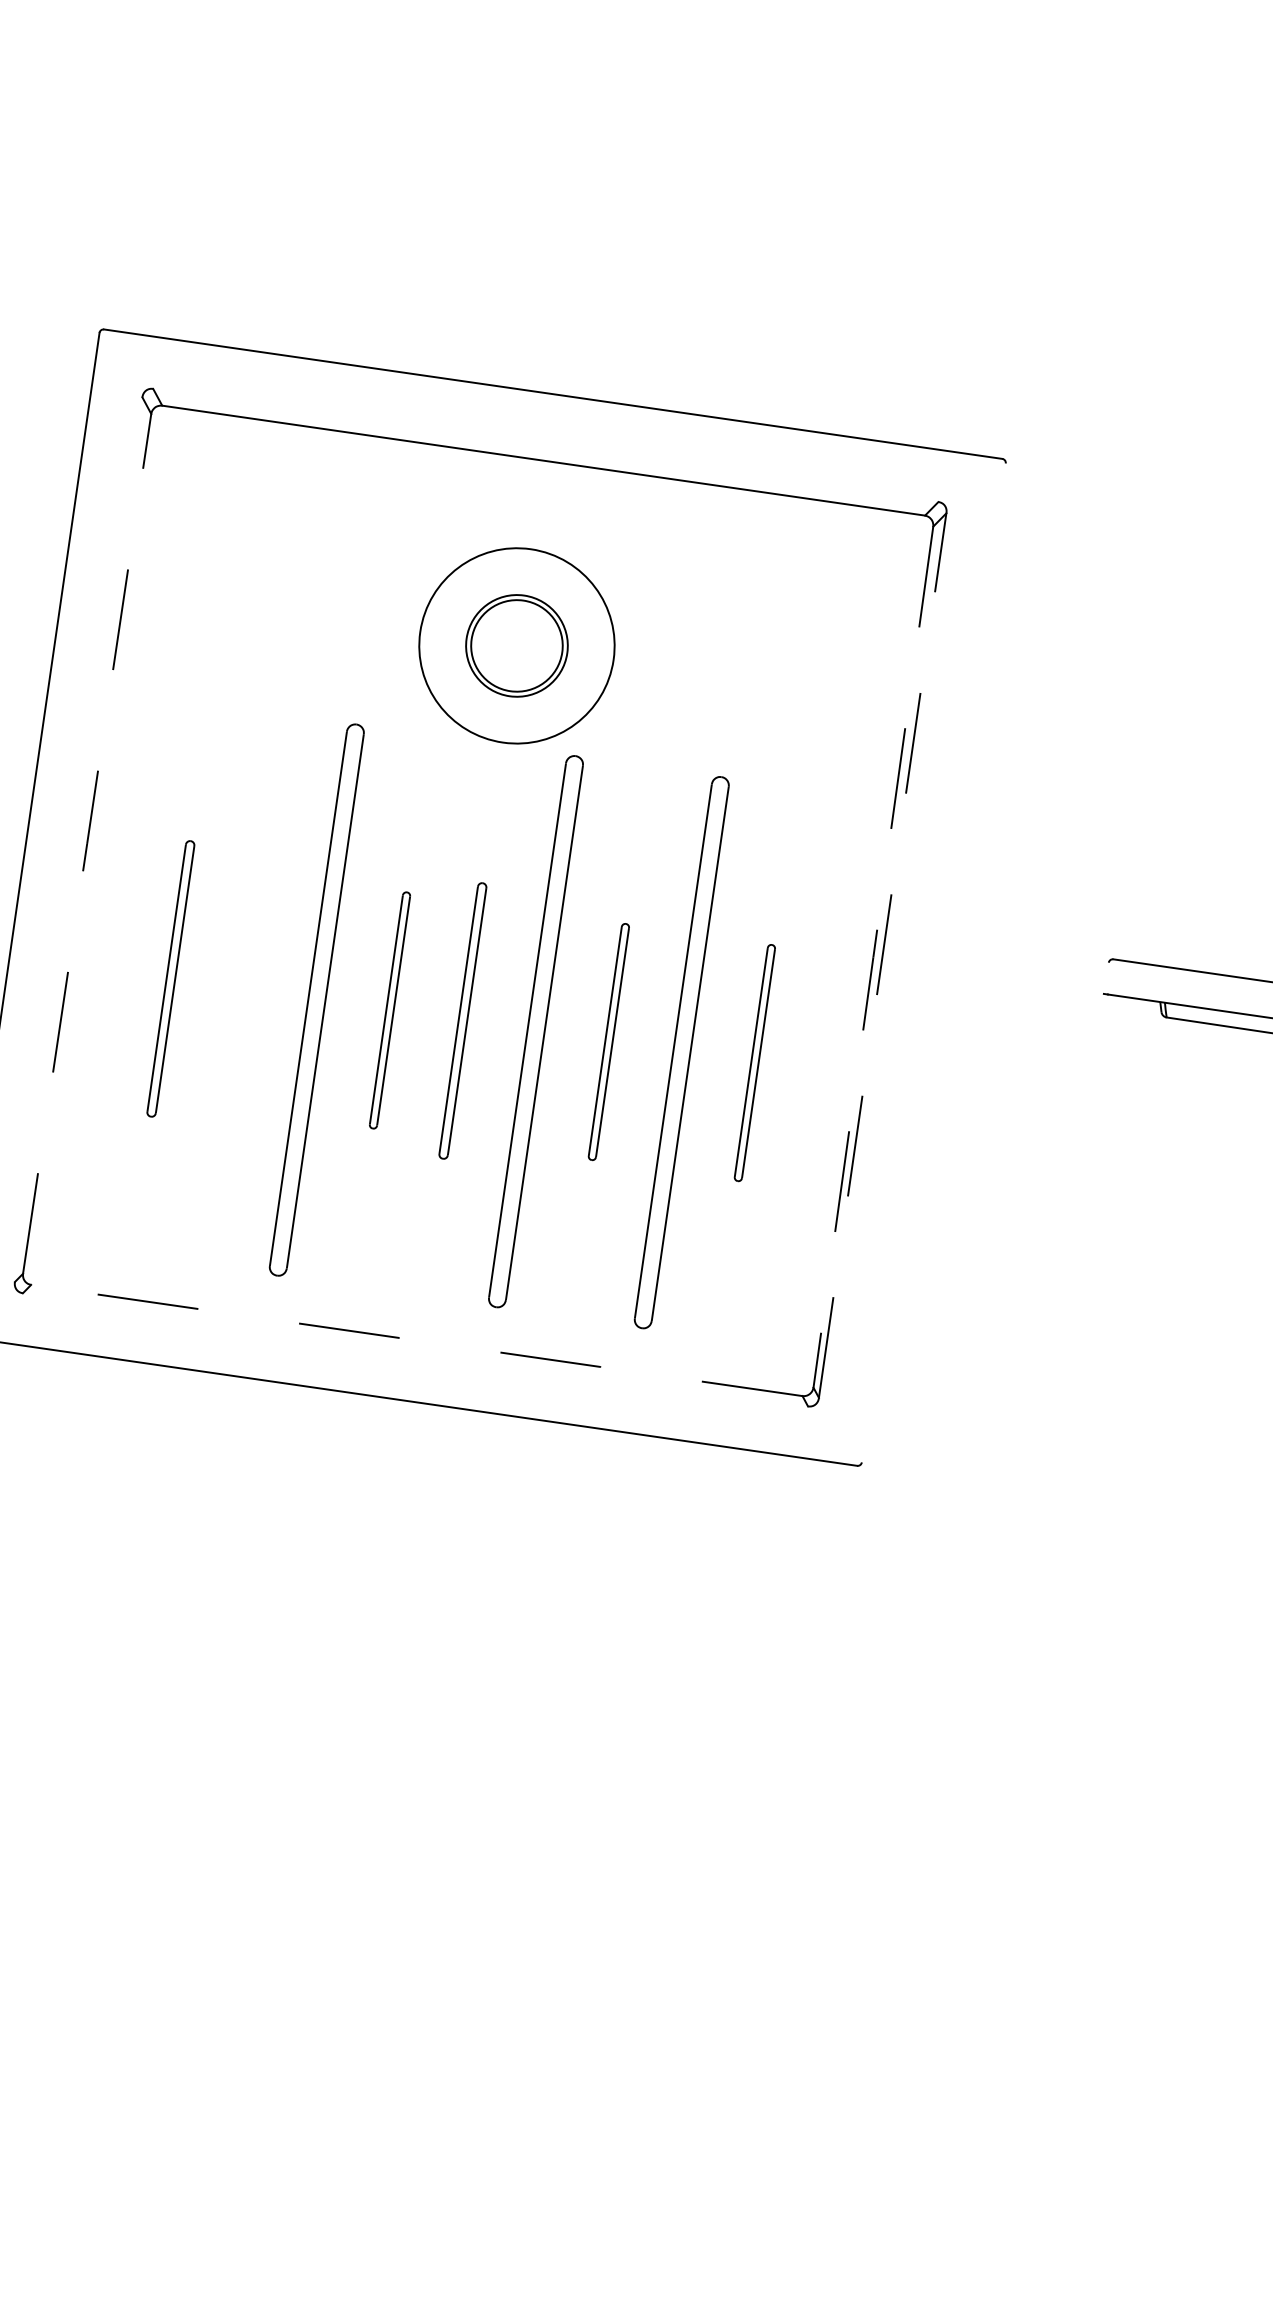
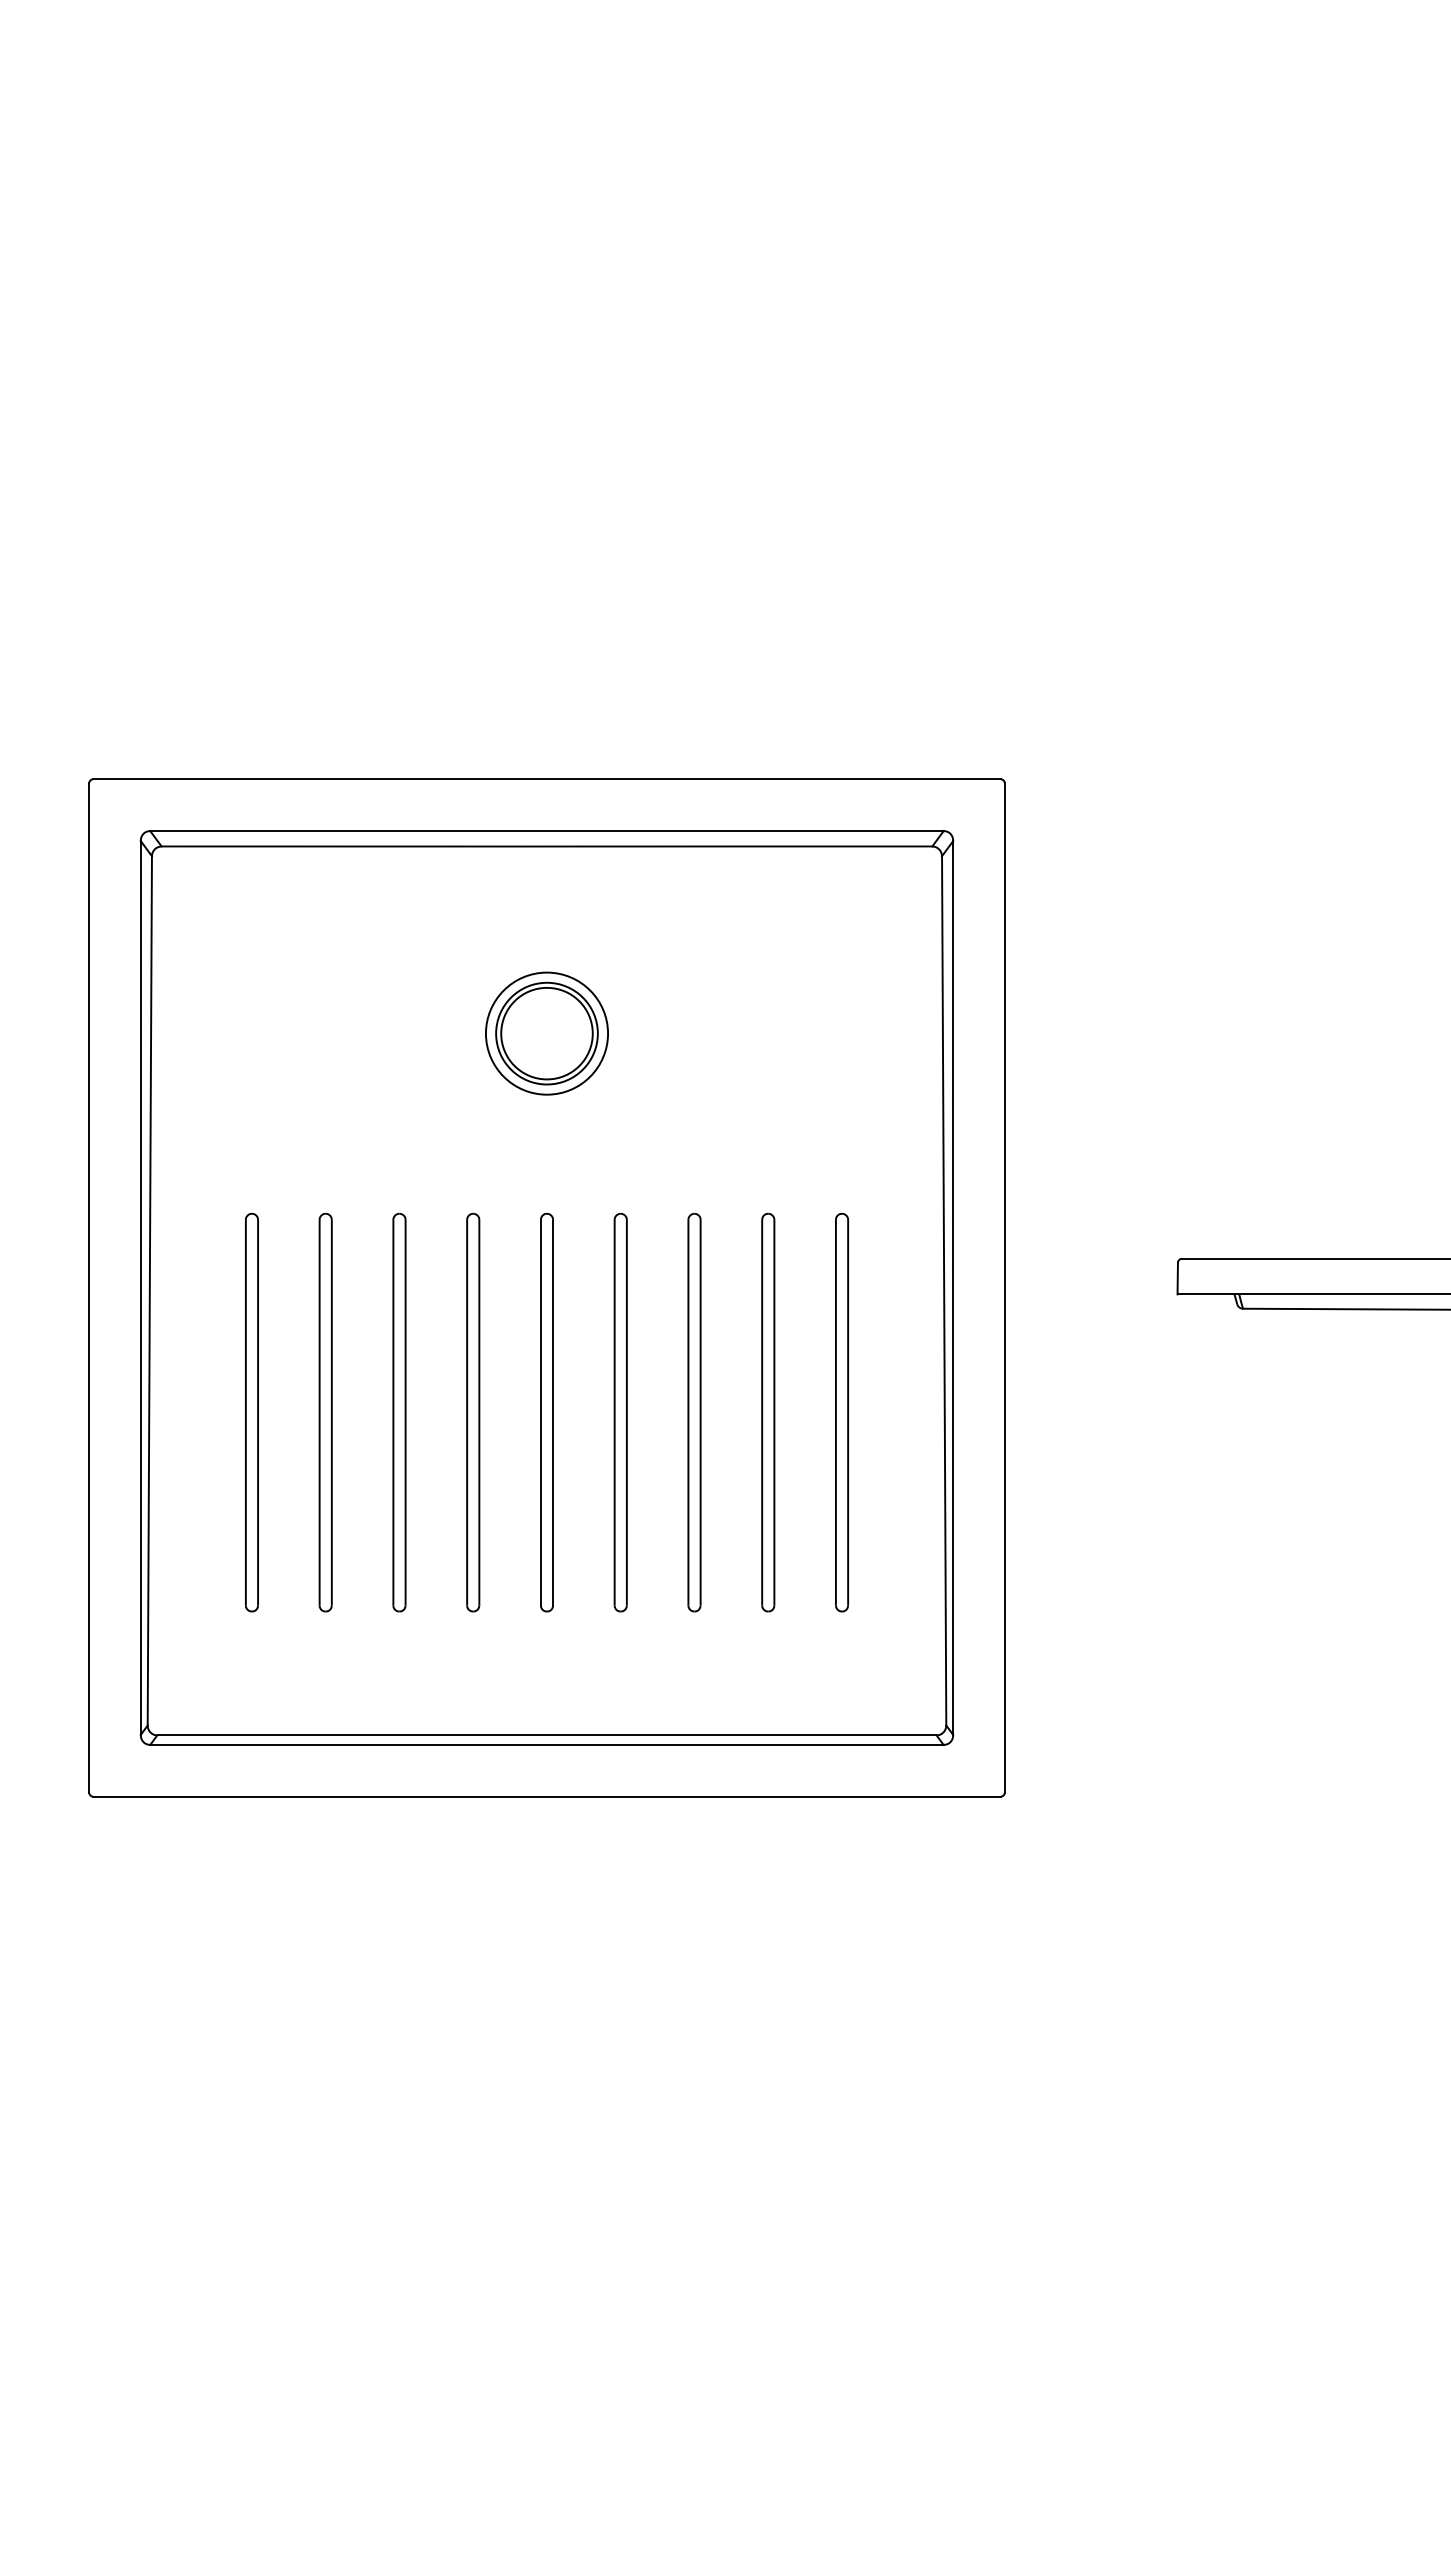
line: (545, 445) -> (546, 831), added
circle: (516, 645) -> (546, 1033), size x0.62
line: (78, 839) -> (140, 1287), added
line: (86, 843) -> (149, 1290), dashed -> solid
line: (883, 955) -> (953, 1287), dashed -> solid
line: (873, 956) -> (944, 1290), dashed -> solid
line: (933, 962) -> (1004, 1287), added
part: (170, 978) -> (251, 1412), size x1.43
line: (1106, 978) -> (1177, 1278), added
part: (243, 989) -> (325, 1412), added
part: (316, 999) -> (399, 1412), size x0.71
part: (390, 1010) -> (473, 1412), size x1.67
part: (462, 1020) -> (546, 1412), size x1.43
part: (535, 1031) -> (620, 1412), size x0.71
part: (608, 1041) -> (694, 1412), size x1.67
part: (682, 1052) -> (768, 1412), size x0.71
part: (754, 1062) -> (841, 1412), size x1.67
line: (417, 1340) -> (547, 1735), dashed -> solid
line: (415, 1349) -> (546, 1744), added

